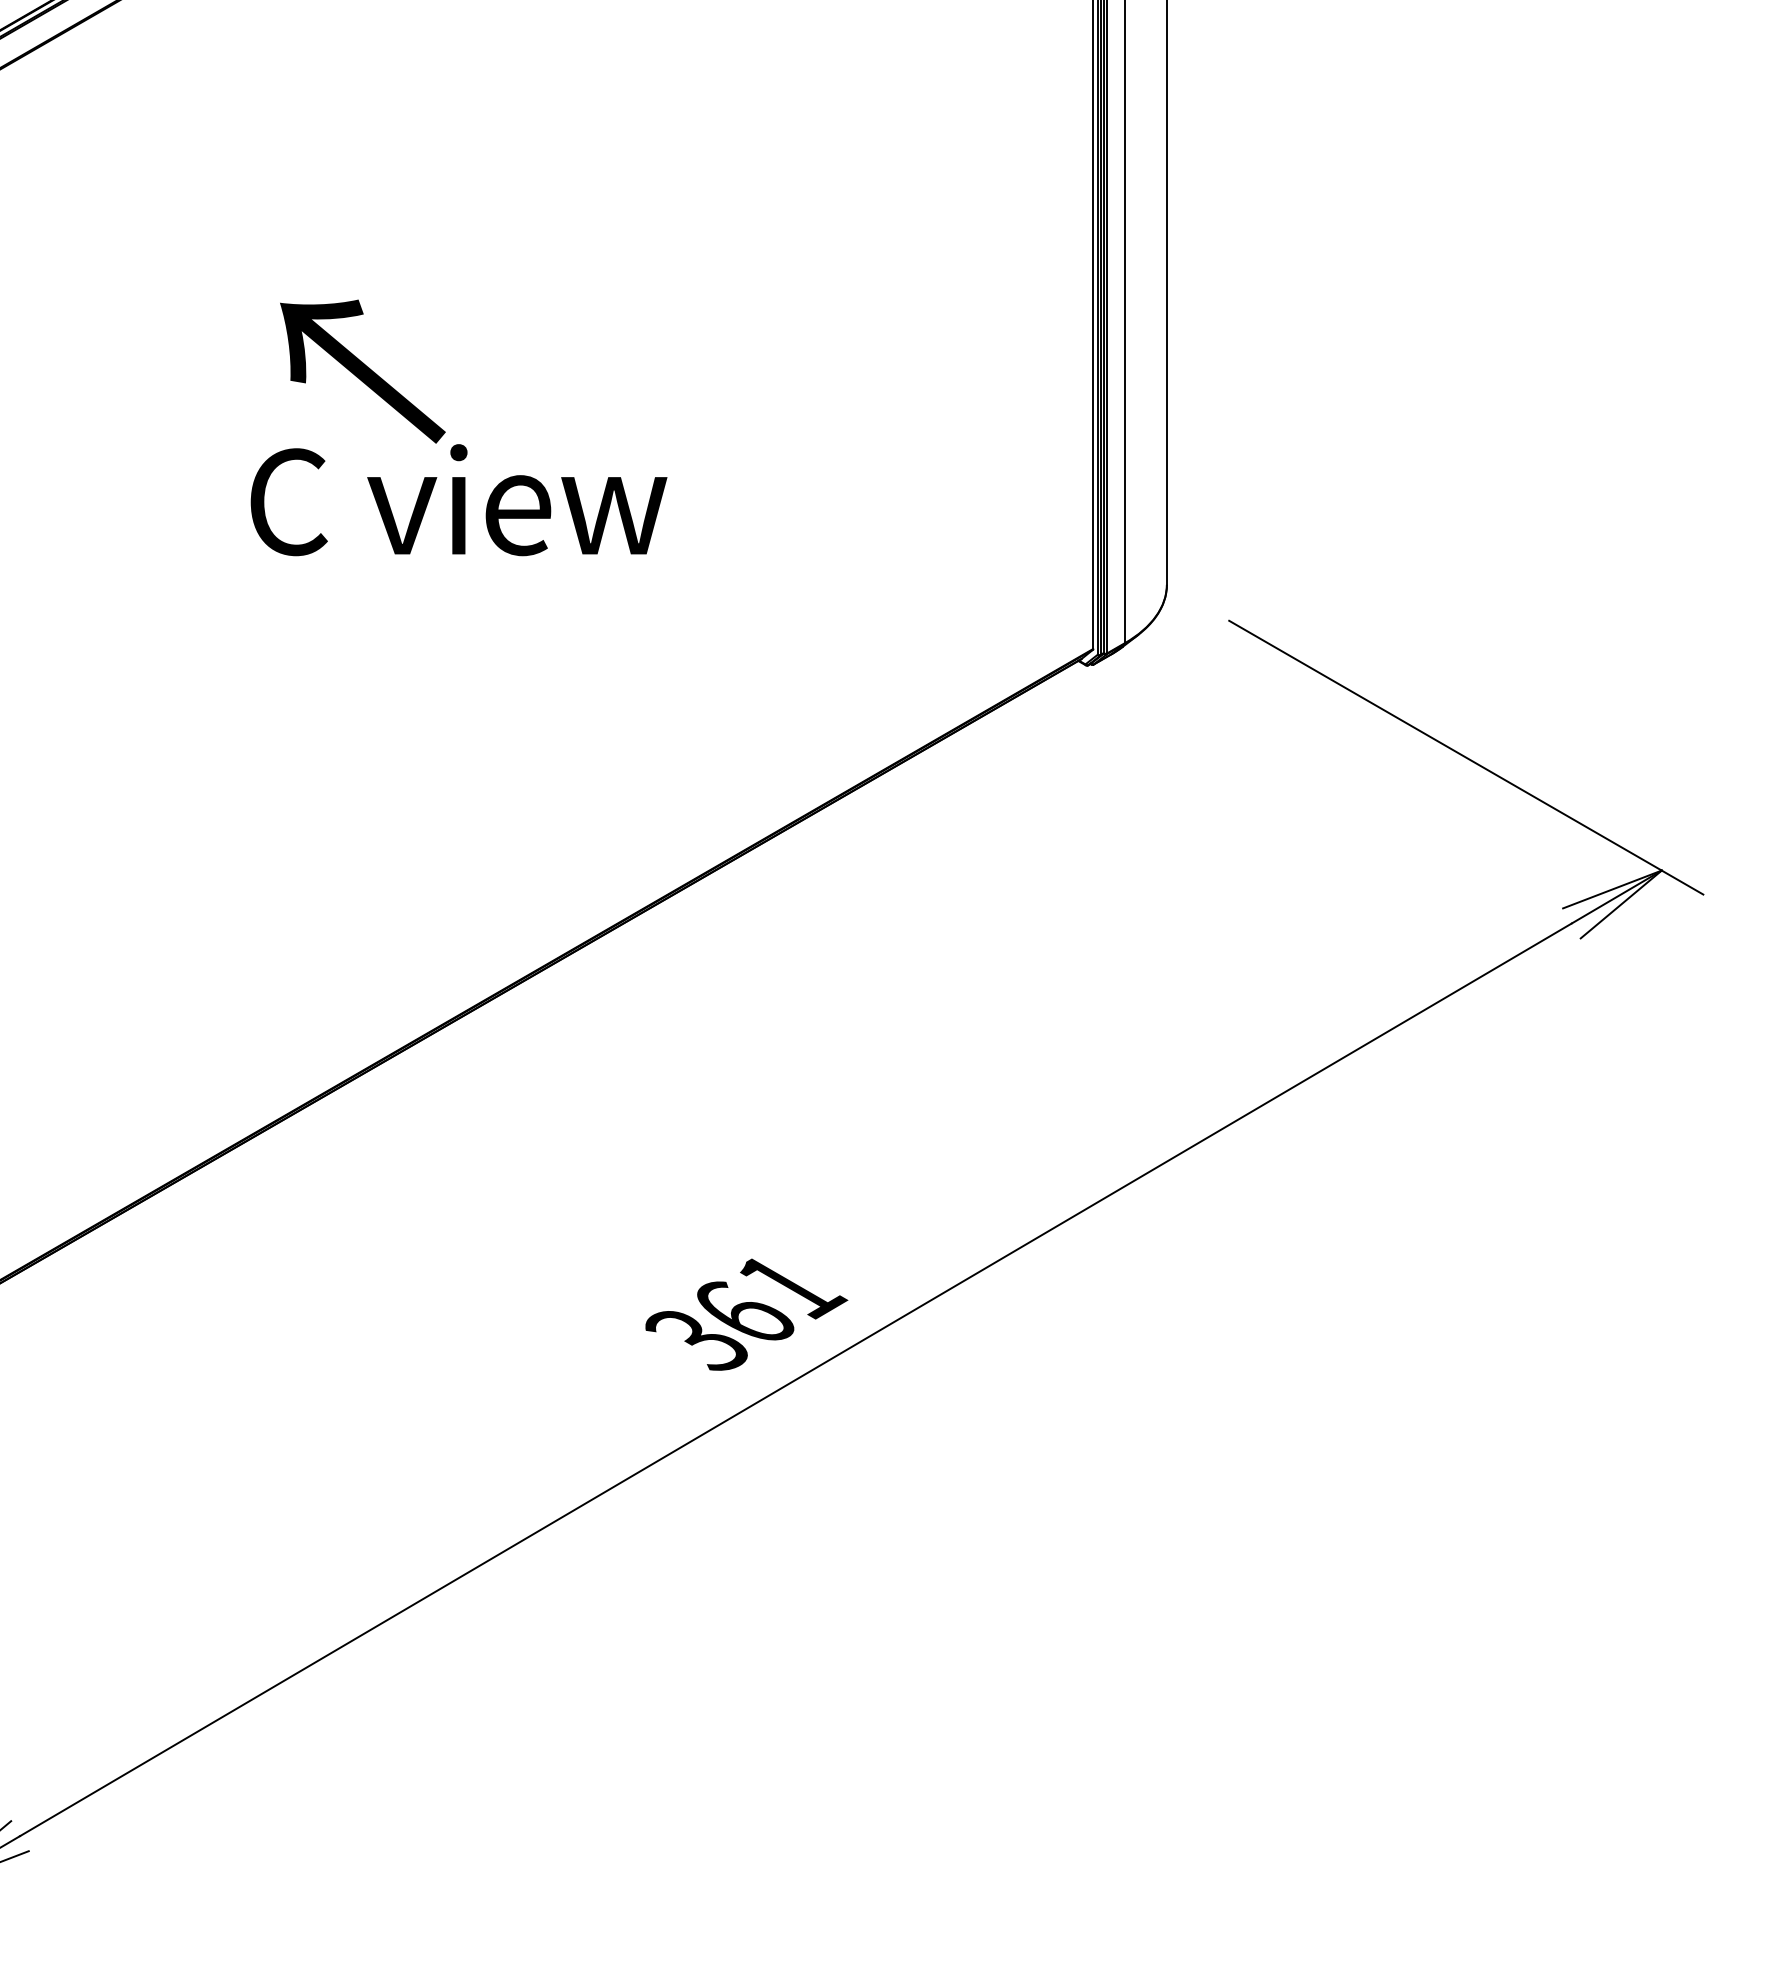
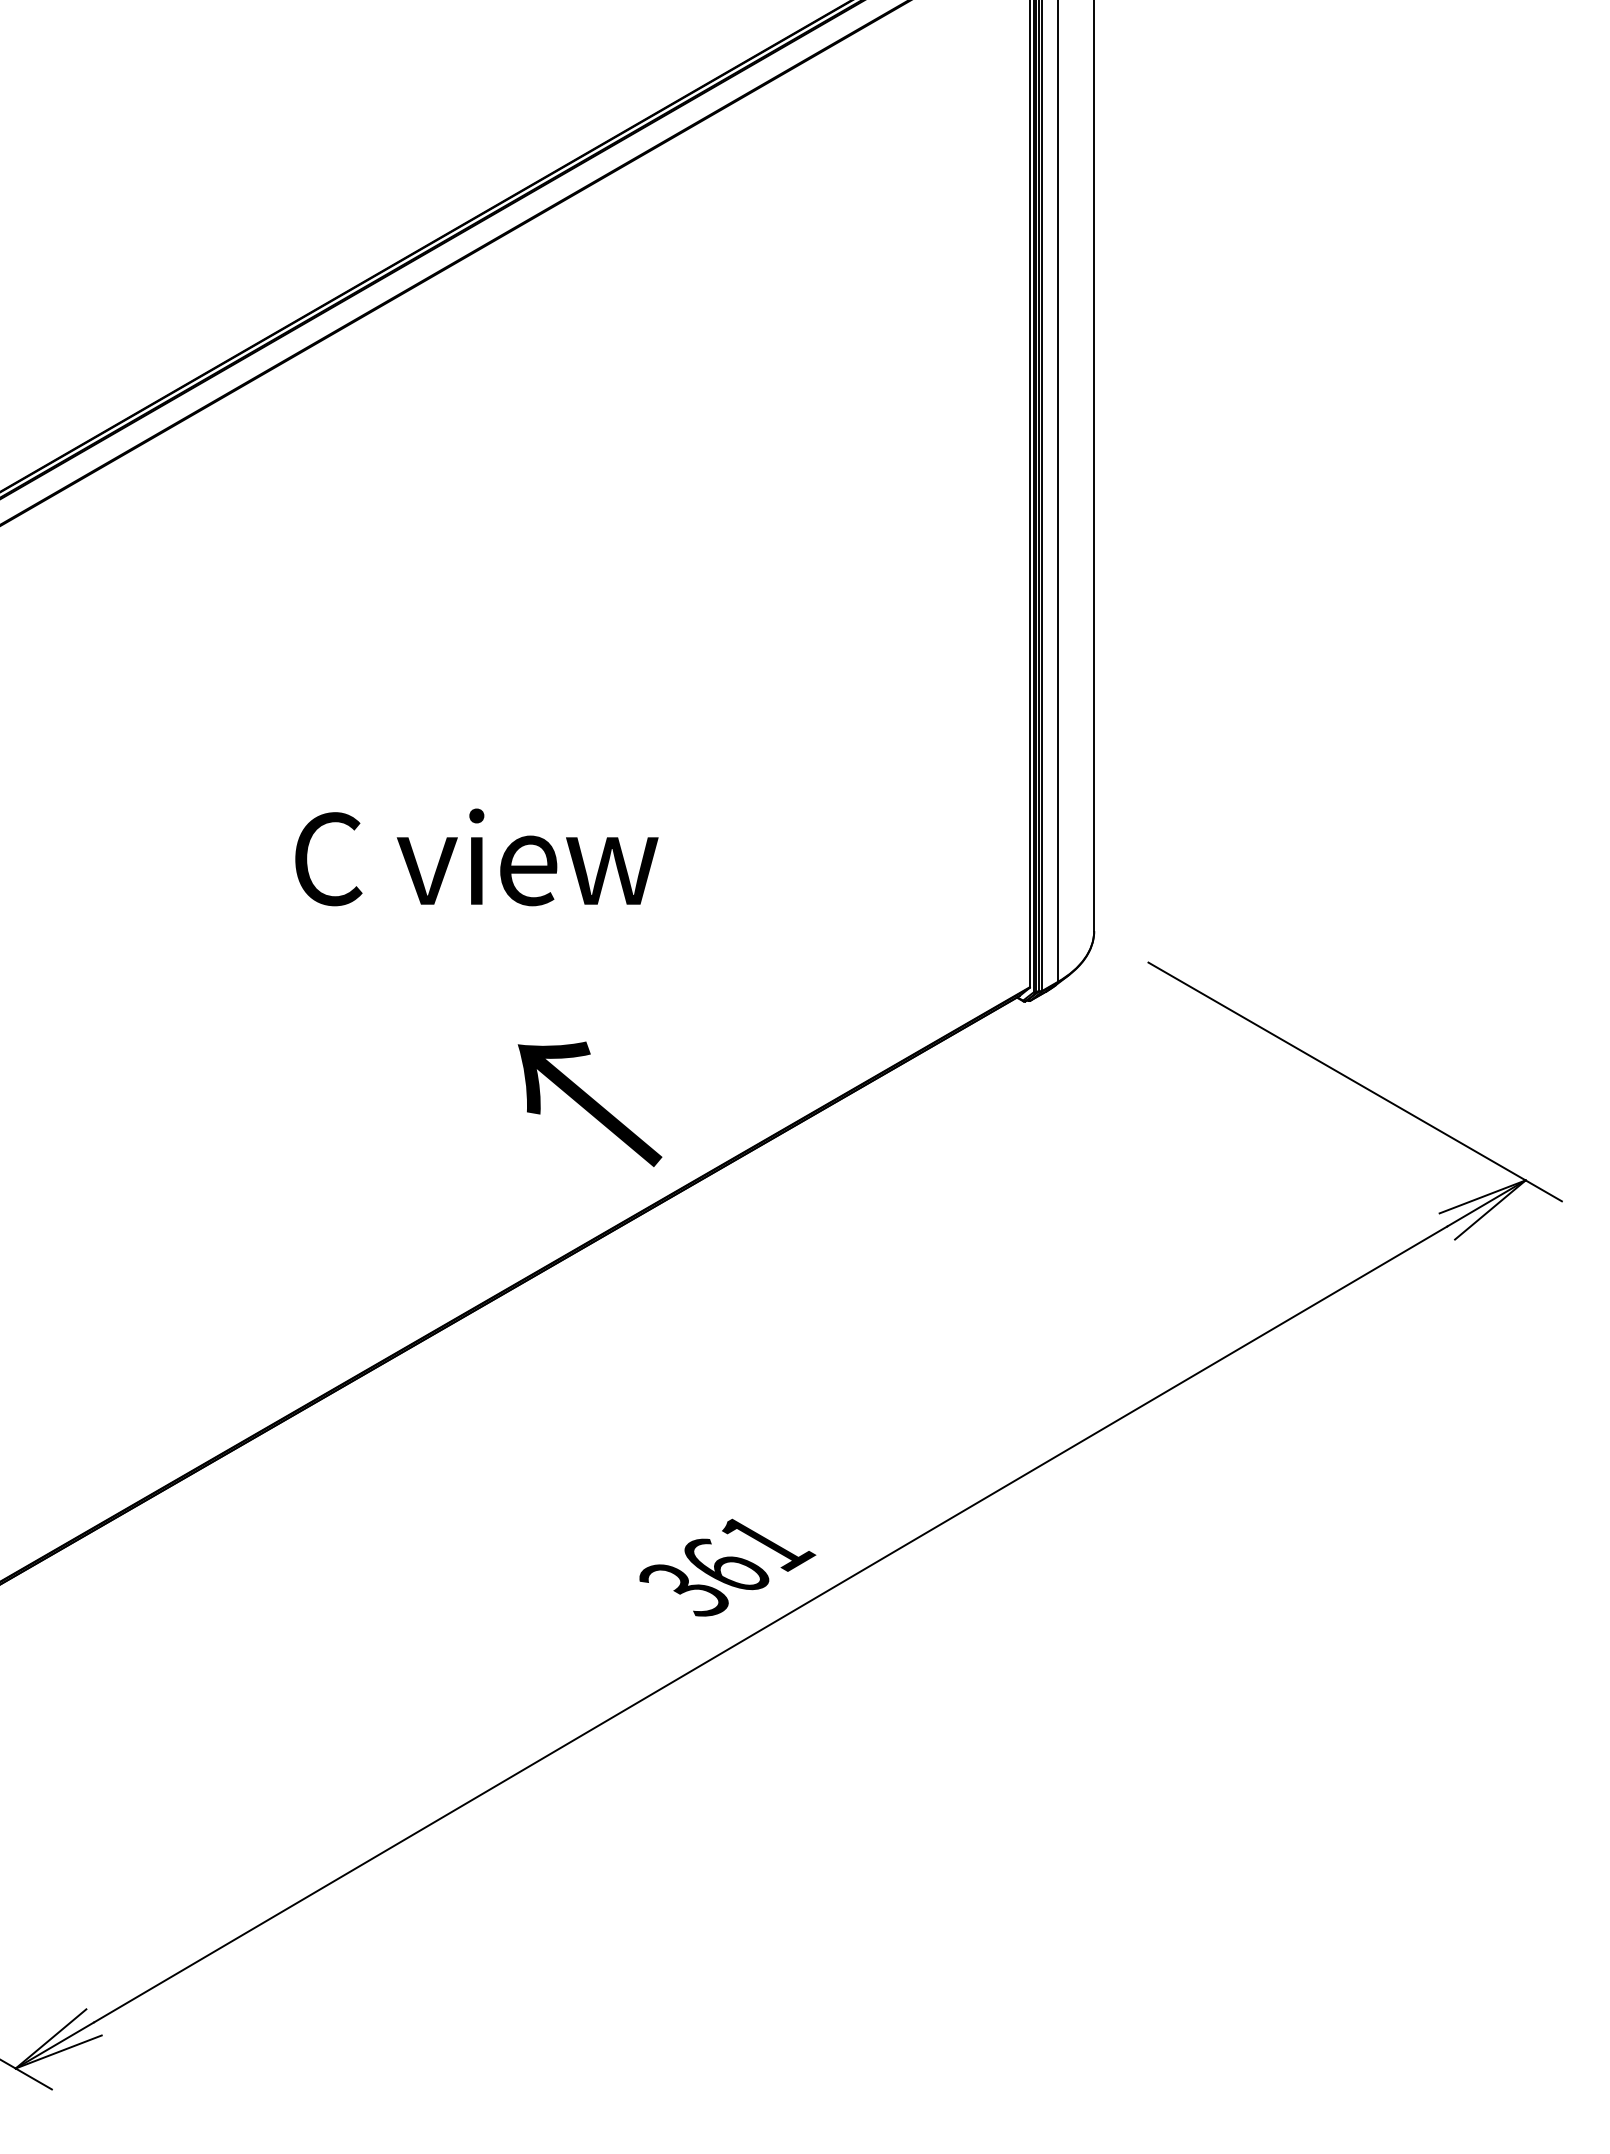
text: (362, 370) -> (589, 1103), moved

